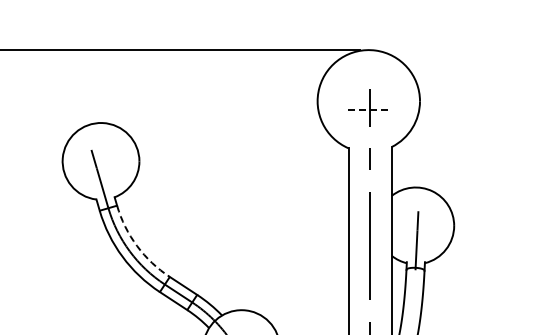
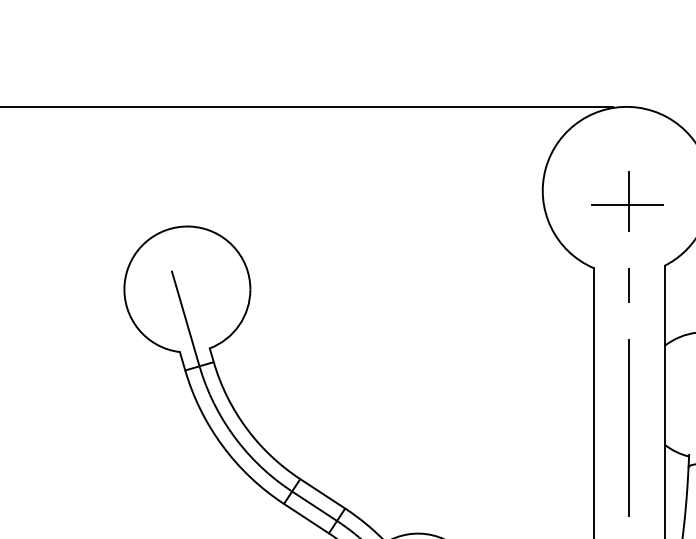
line: (369, 109) -> (627, 204), dashed -> solid
arc: (137, 246) -> (247, 429), dashed -> solid

